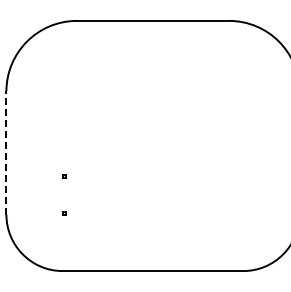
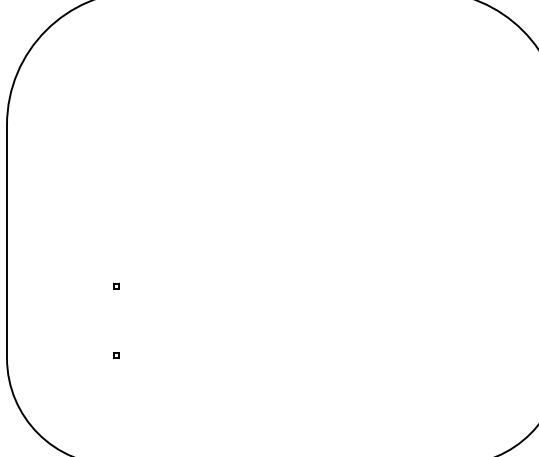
line: (6, 153) -> (7, 242), dashed -> solid

